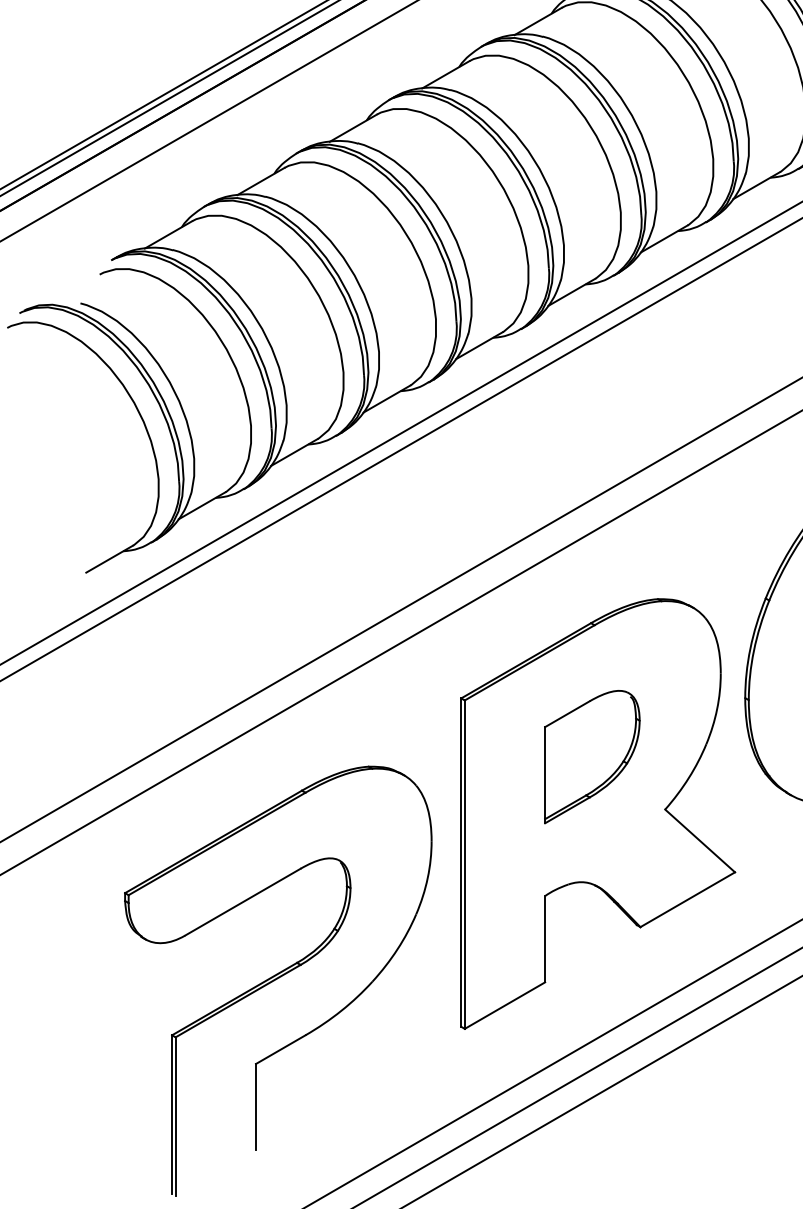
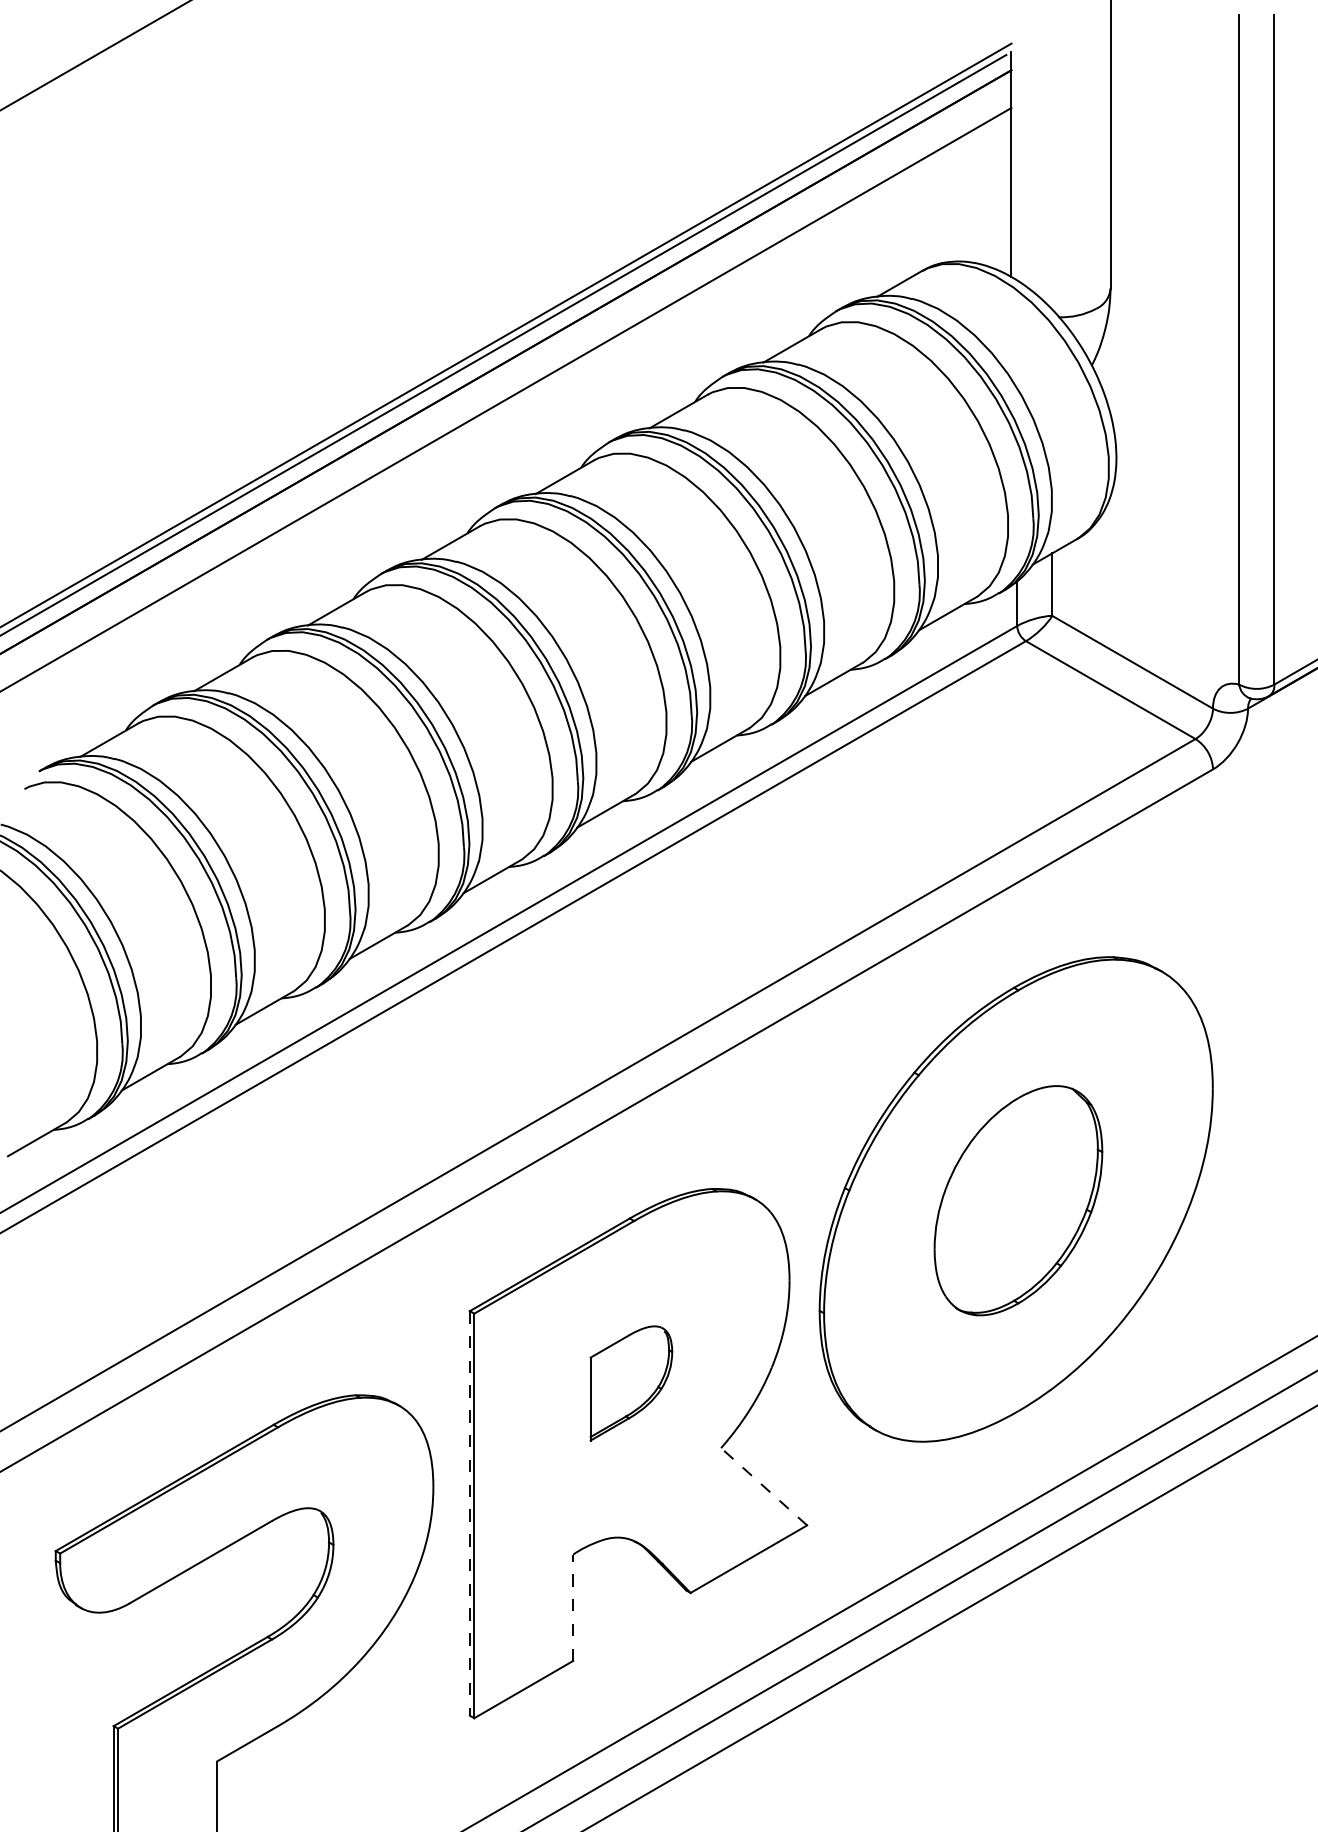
part: (592, 757) -> (631, 1383), size x0.7
line: (700, 840) -> (764, 1486), solid -> dashed
line: (460, 862) -> (469, 1513), solid -> dashed
line: (545, 938) -> (573, 1607), solid -> dashed

